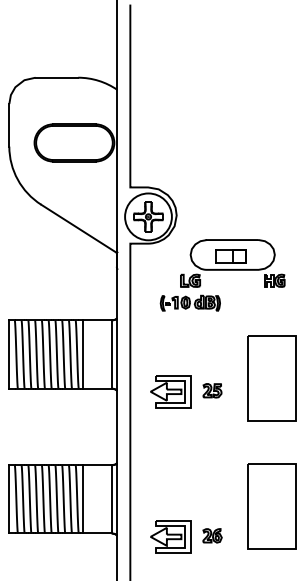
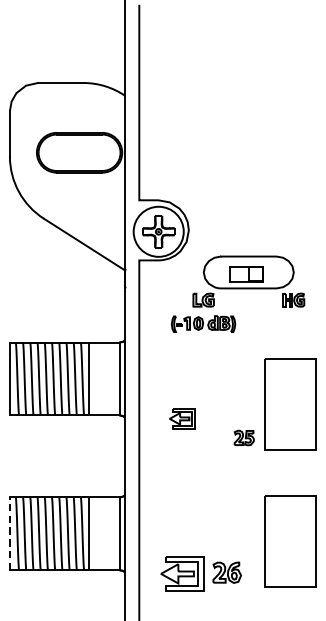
part: (212, 390) -> (244, 437), moved
part: (170, 391) -> (182, 418), size x0.6
line: (9, 498) -> (10, 532), solid -> dashed
part: (212, 535) -> (227, 572), size x1.4

